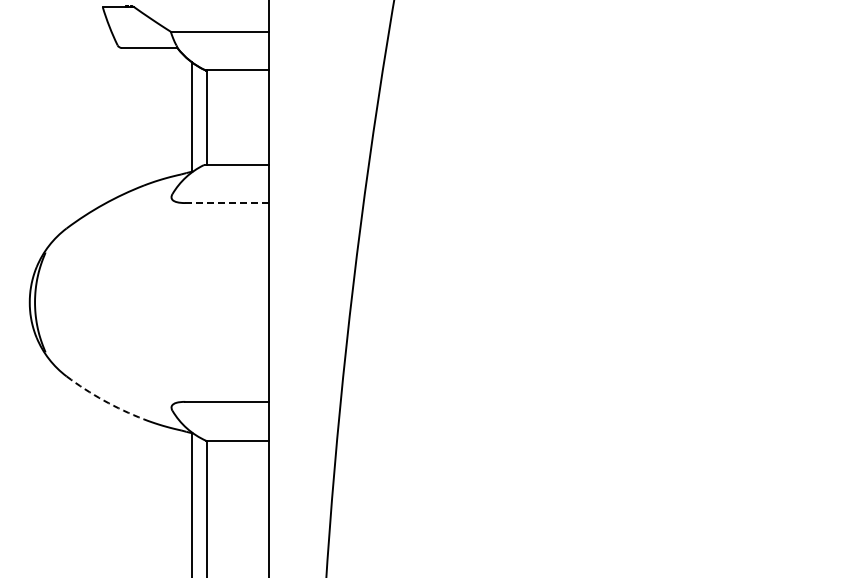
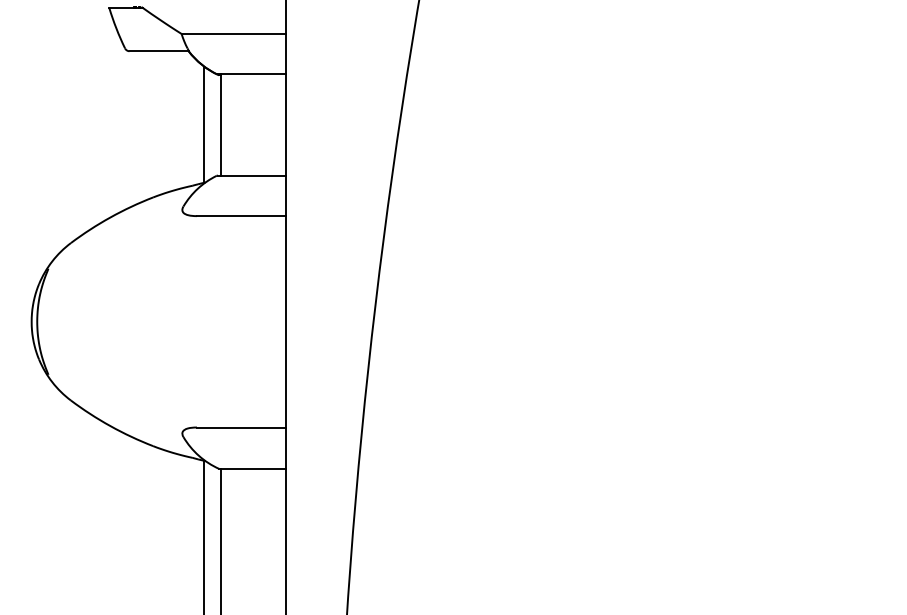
line: (227, 203) -> (241, 216), dashed -> solid
arc: (103, 400) -> (110, 426), dashed -> solid

